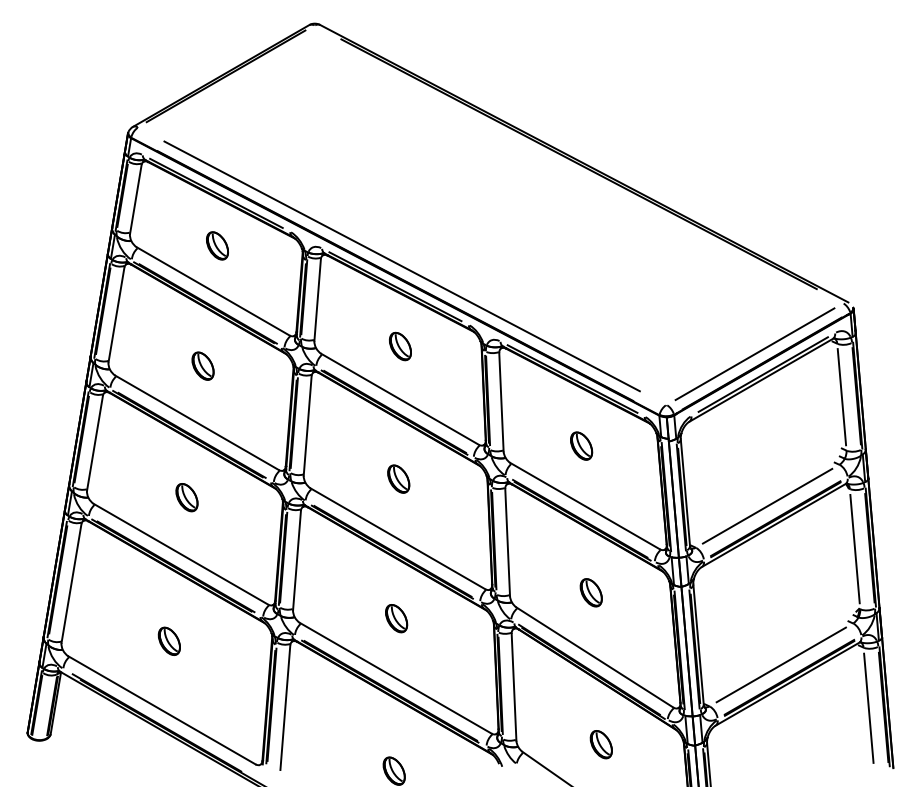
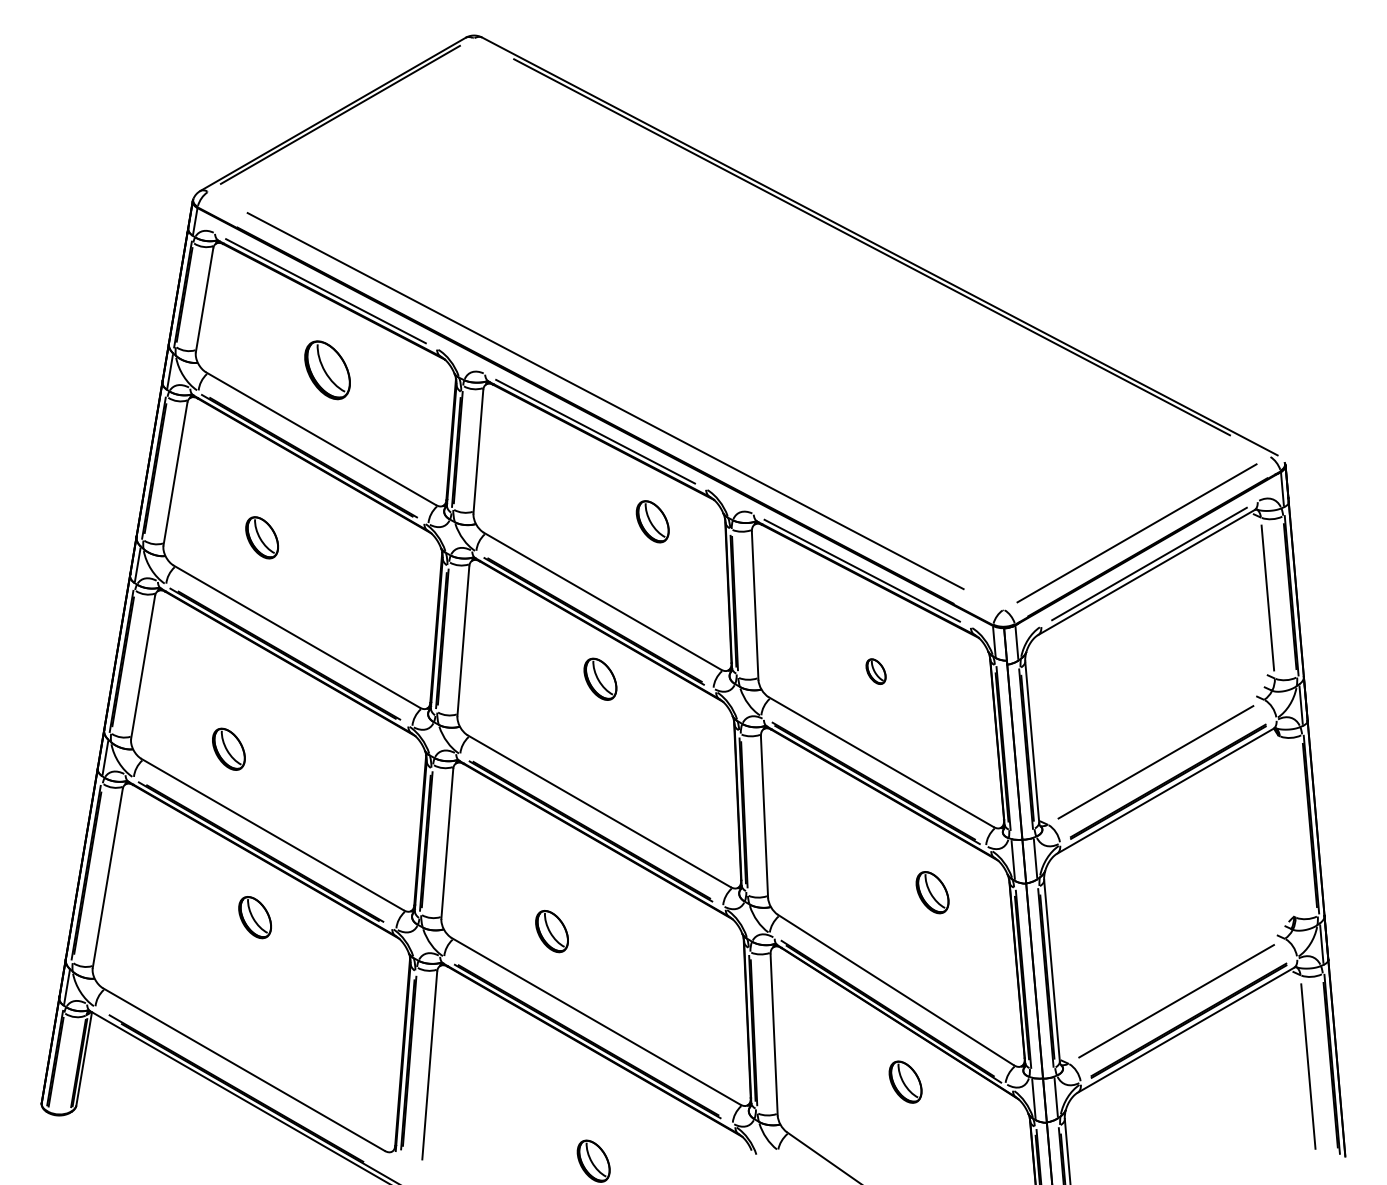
part: (217, 245) -> (327, 369), size x1.4
part: (400, 346) -> (652, 521), moved
part: (202, 365) -> (261, 536), moved
part: (581, 445) -> (875, 670), size x0.6
part: (398, 478) -> (600, 678), moved
part: (186, 497) -> (228, 749), moved
line: (854, 548) -> (1286, 825), removed
part: (590, 592) -> (931, 892), moved
part: (396, 618) -> (551, 931), moved
part: (168, 640) -> (253, 916), moved
part: (600, 744) -> (904, 1081), moved

